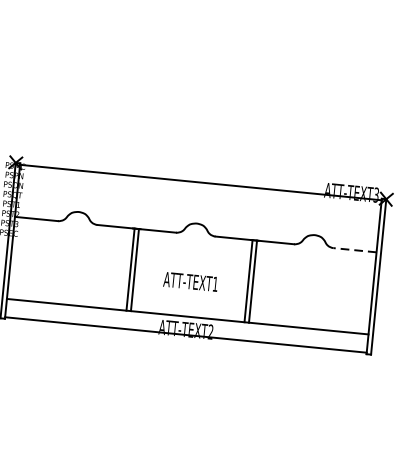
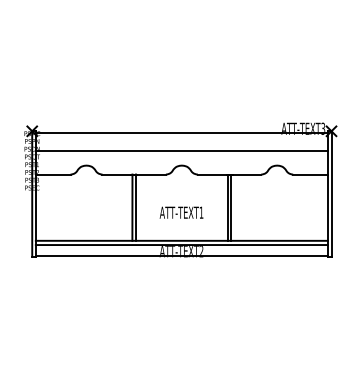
line: (198, 204) -> (181, 150), added
line: (355, 250) -> (310, 174), dashed -> solid
line: (186, 322) -> (181, 245), added

